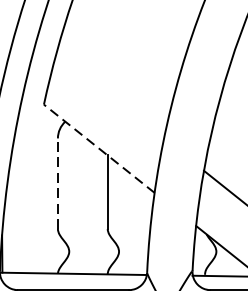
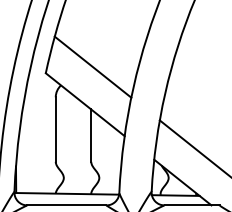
line: (109, 95) -> (92, 66), added
line: (98, 148) -> (84, 104), dashed -> solid
line: (57, 183) -> (55, 129), dashed -> solid

